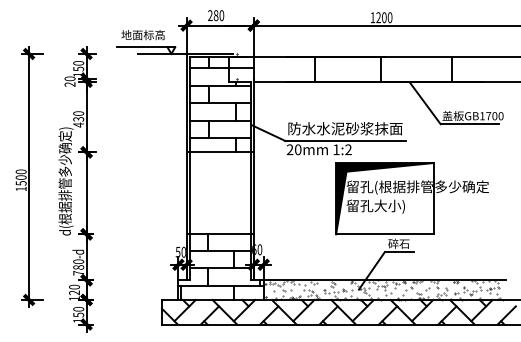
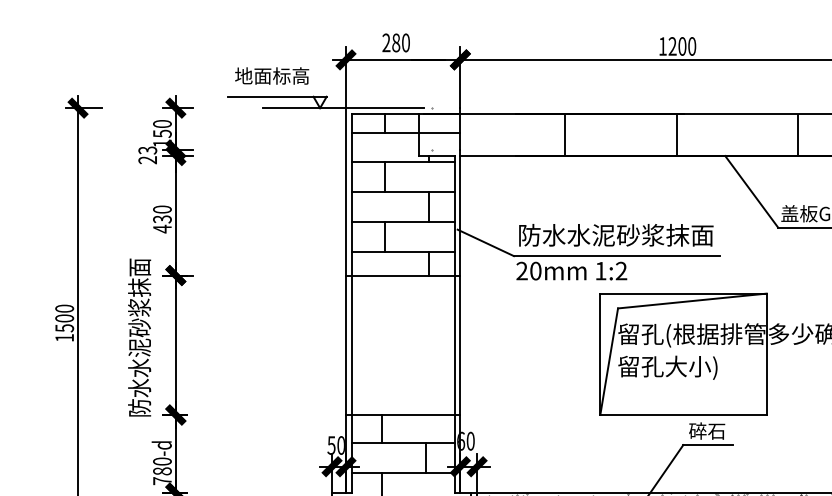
text: (69, 78) -> (146, 149), 20 -> 23
text: (65, 181) -> (139, 325), d(根据排管多少确定) -> 防水水泥砂浆抹面
fill: (384, 198) -> (682, 353), removed

